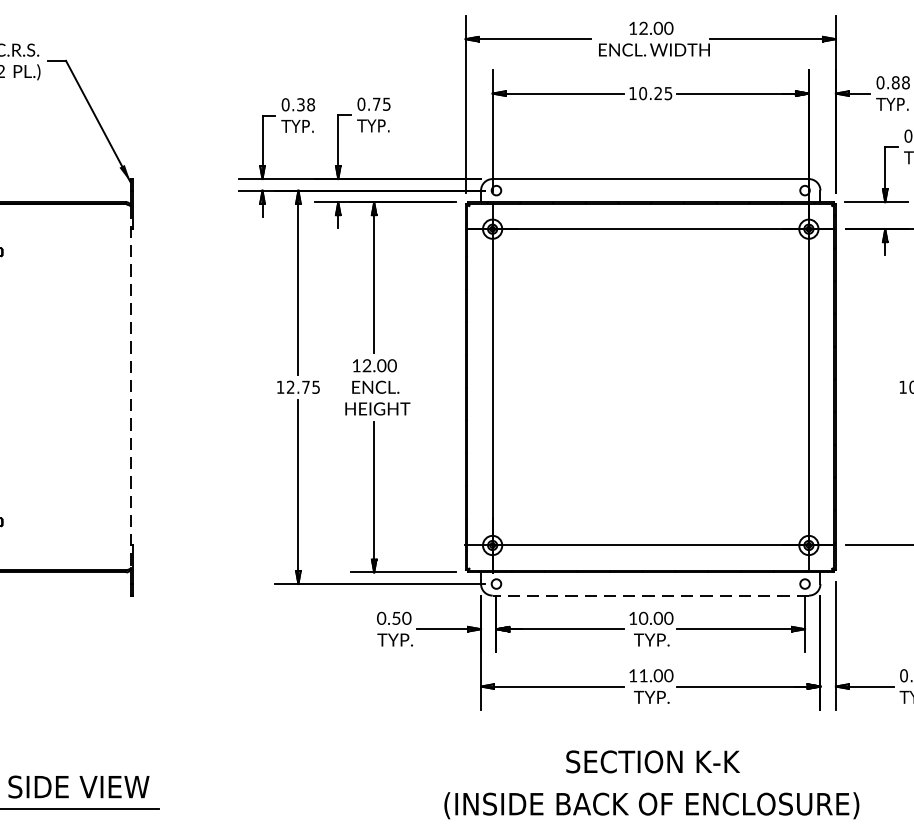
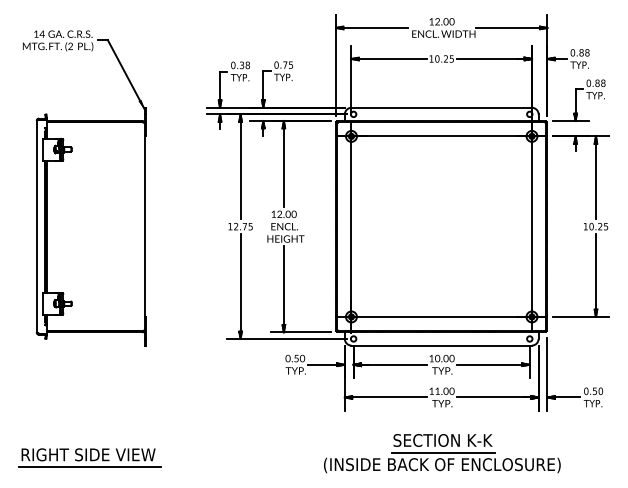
line: (130, 388) -> (144, 227), dashed -> solid
line: (650, 595) -> (441, 345), dashed -> solid
line: (652, 784) -> (442, 453), added

